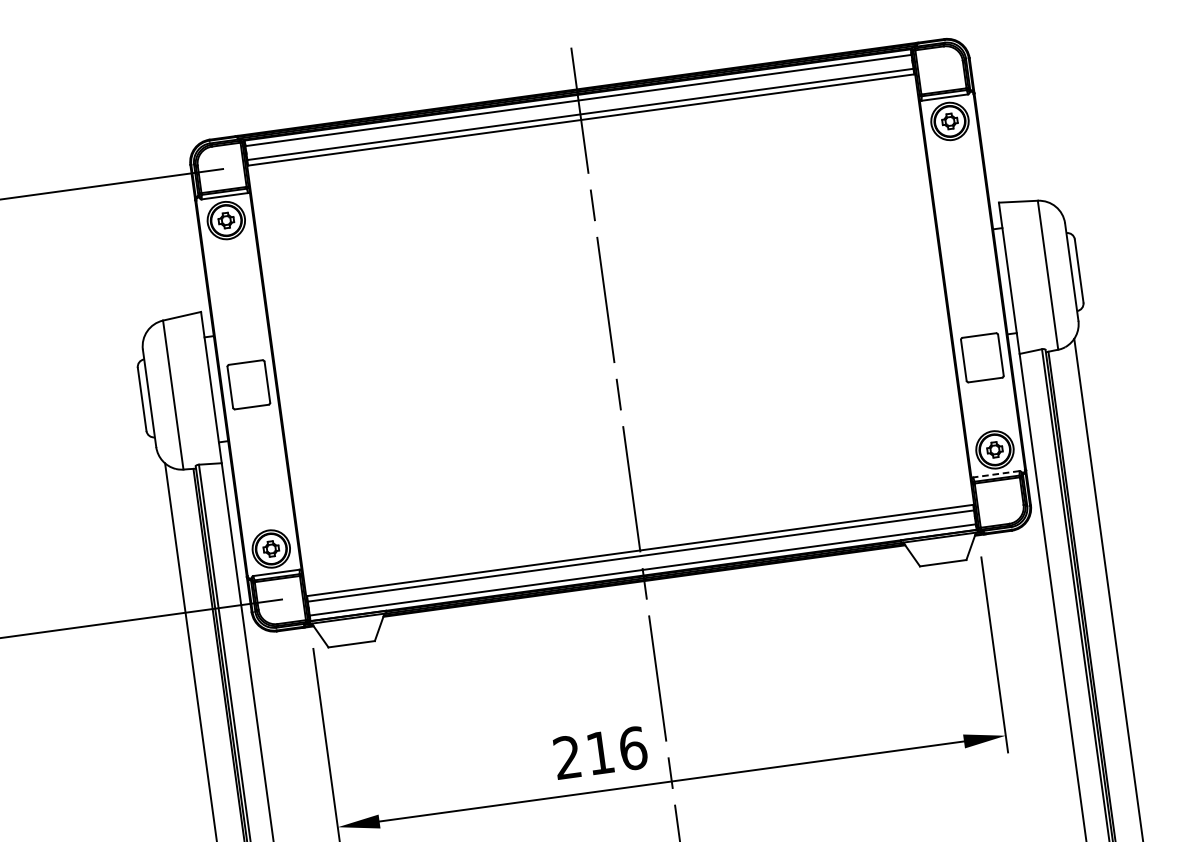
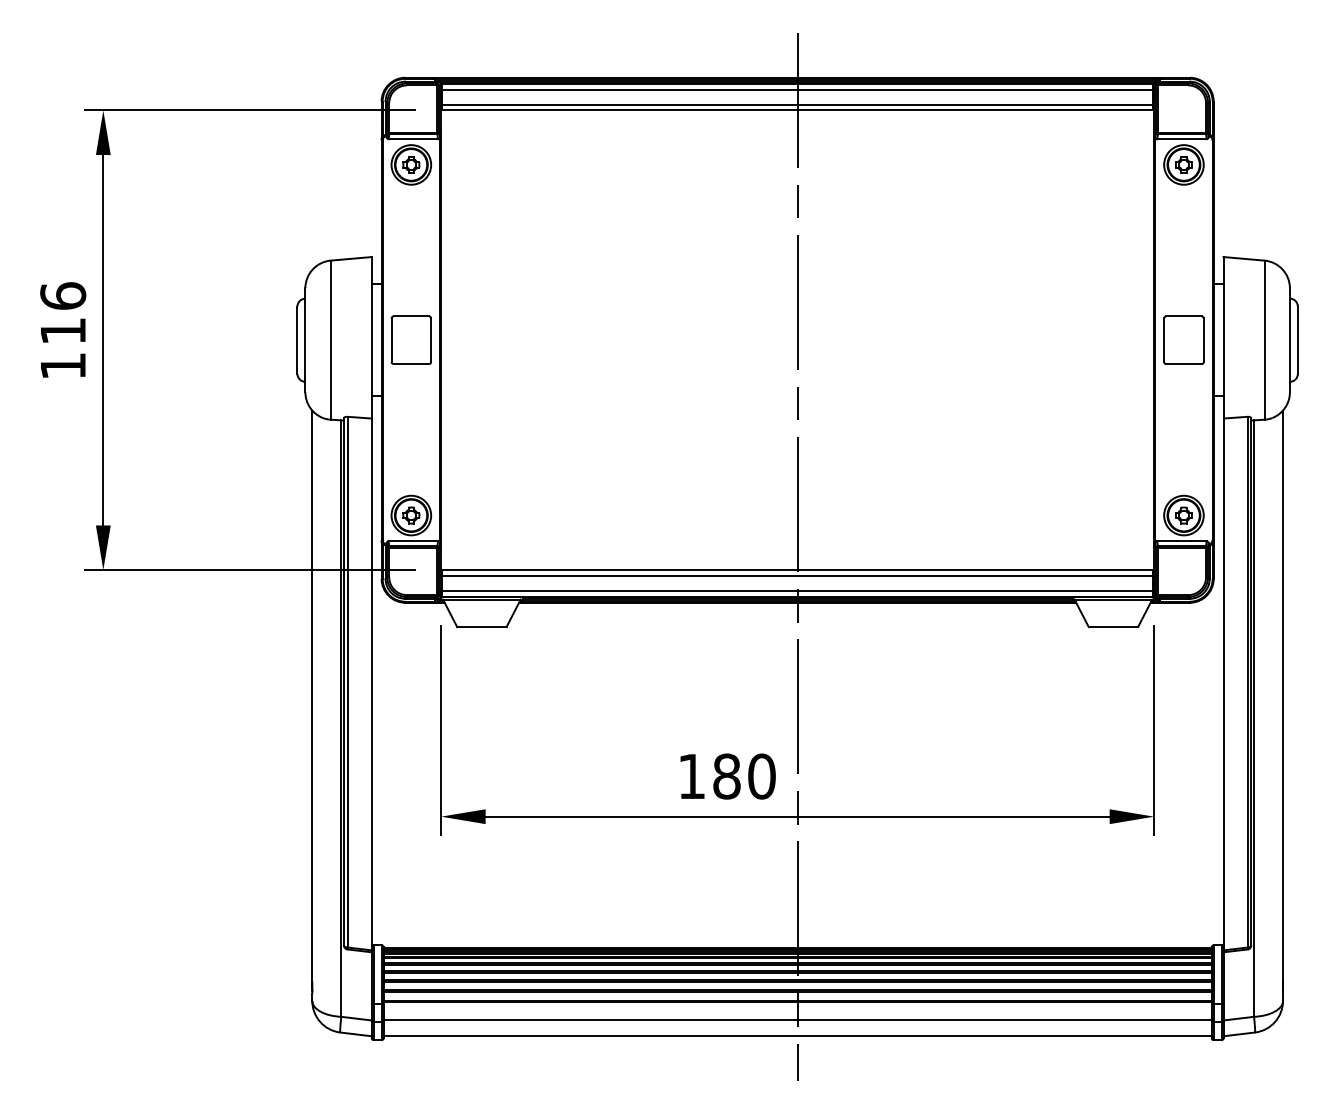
part: (981, 357) -> (1183, 339), moved
line: (996, 474) -> (1181, 541), dashed -> solid
text: (599, 752) -> (726, 776), 216 -> 180

